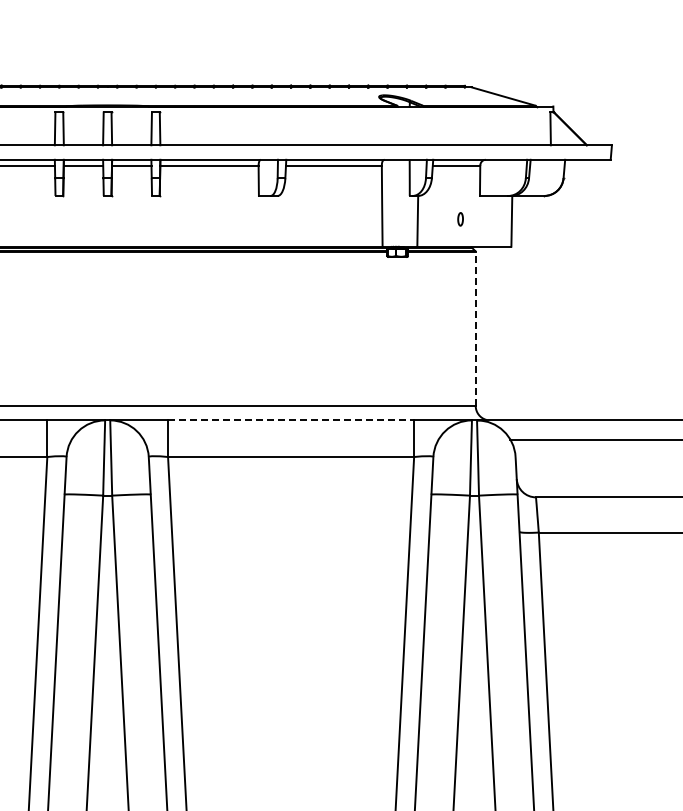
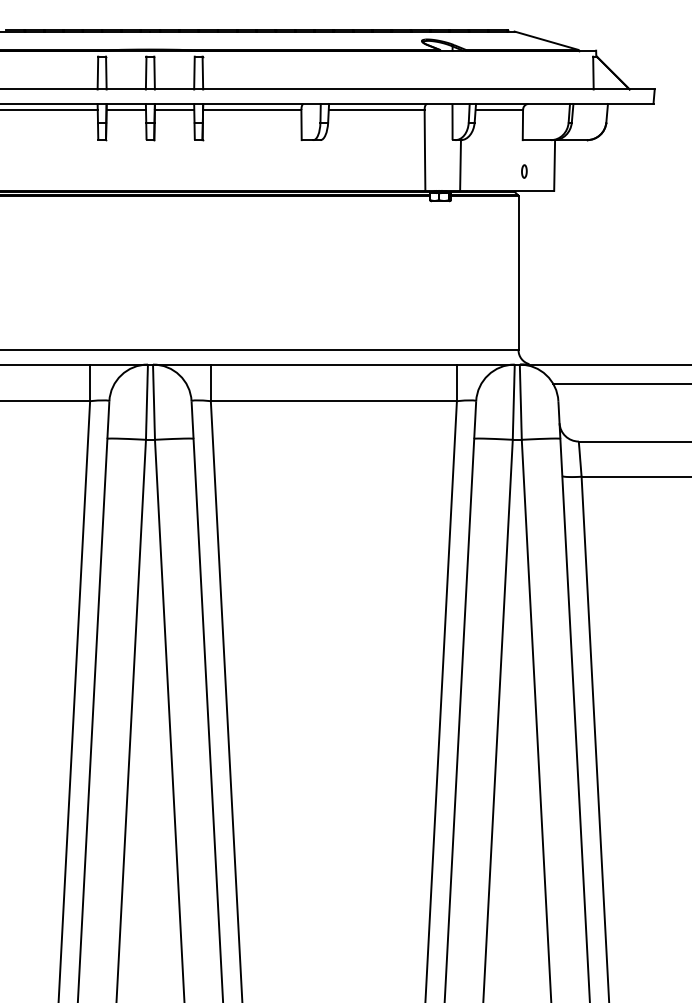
part: (460, 219) -> (524, 171), moved
line: (475, 329) -> (518, 273), dashed -> solid
line: (291, 420) -> (334, 364), dashed -> solid

